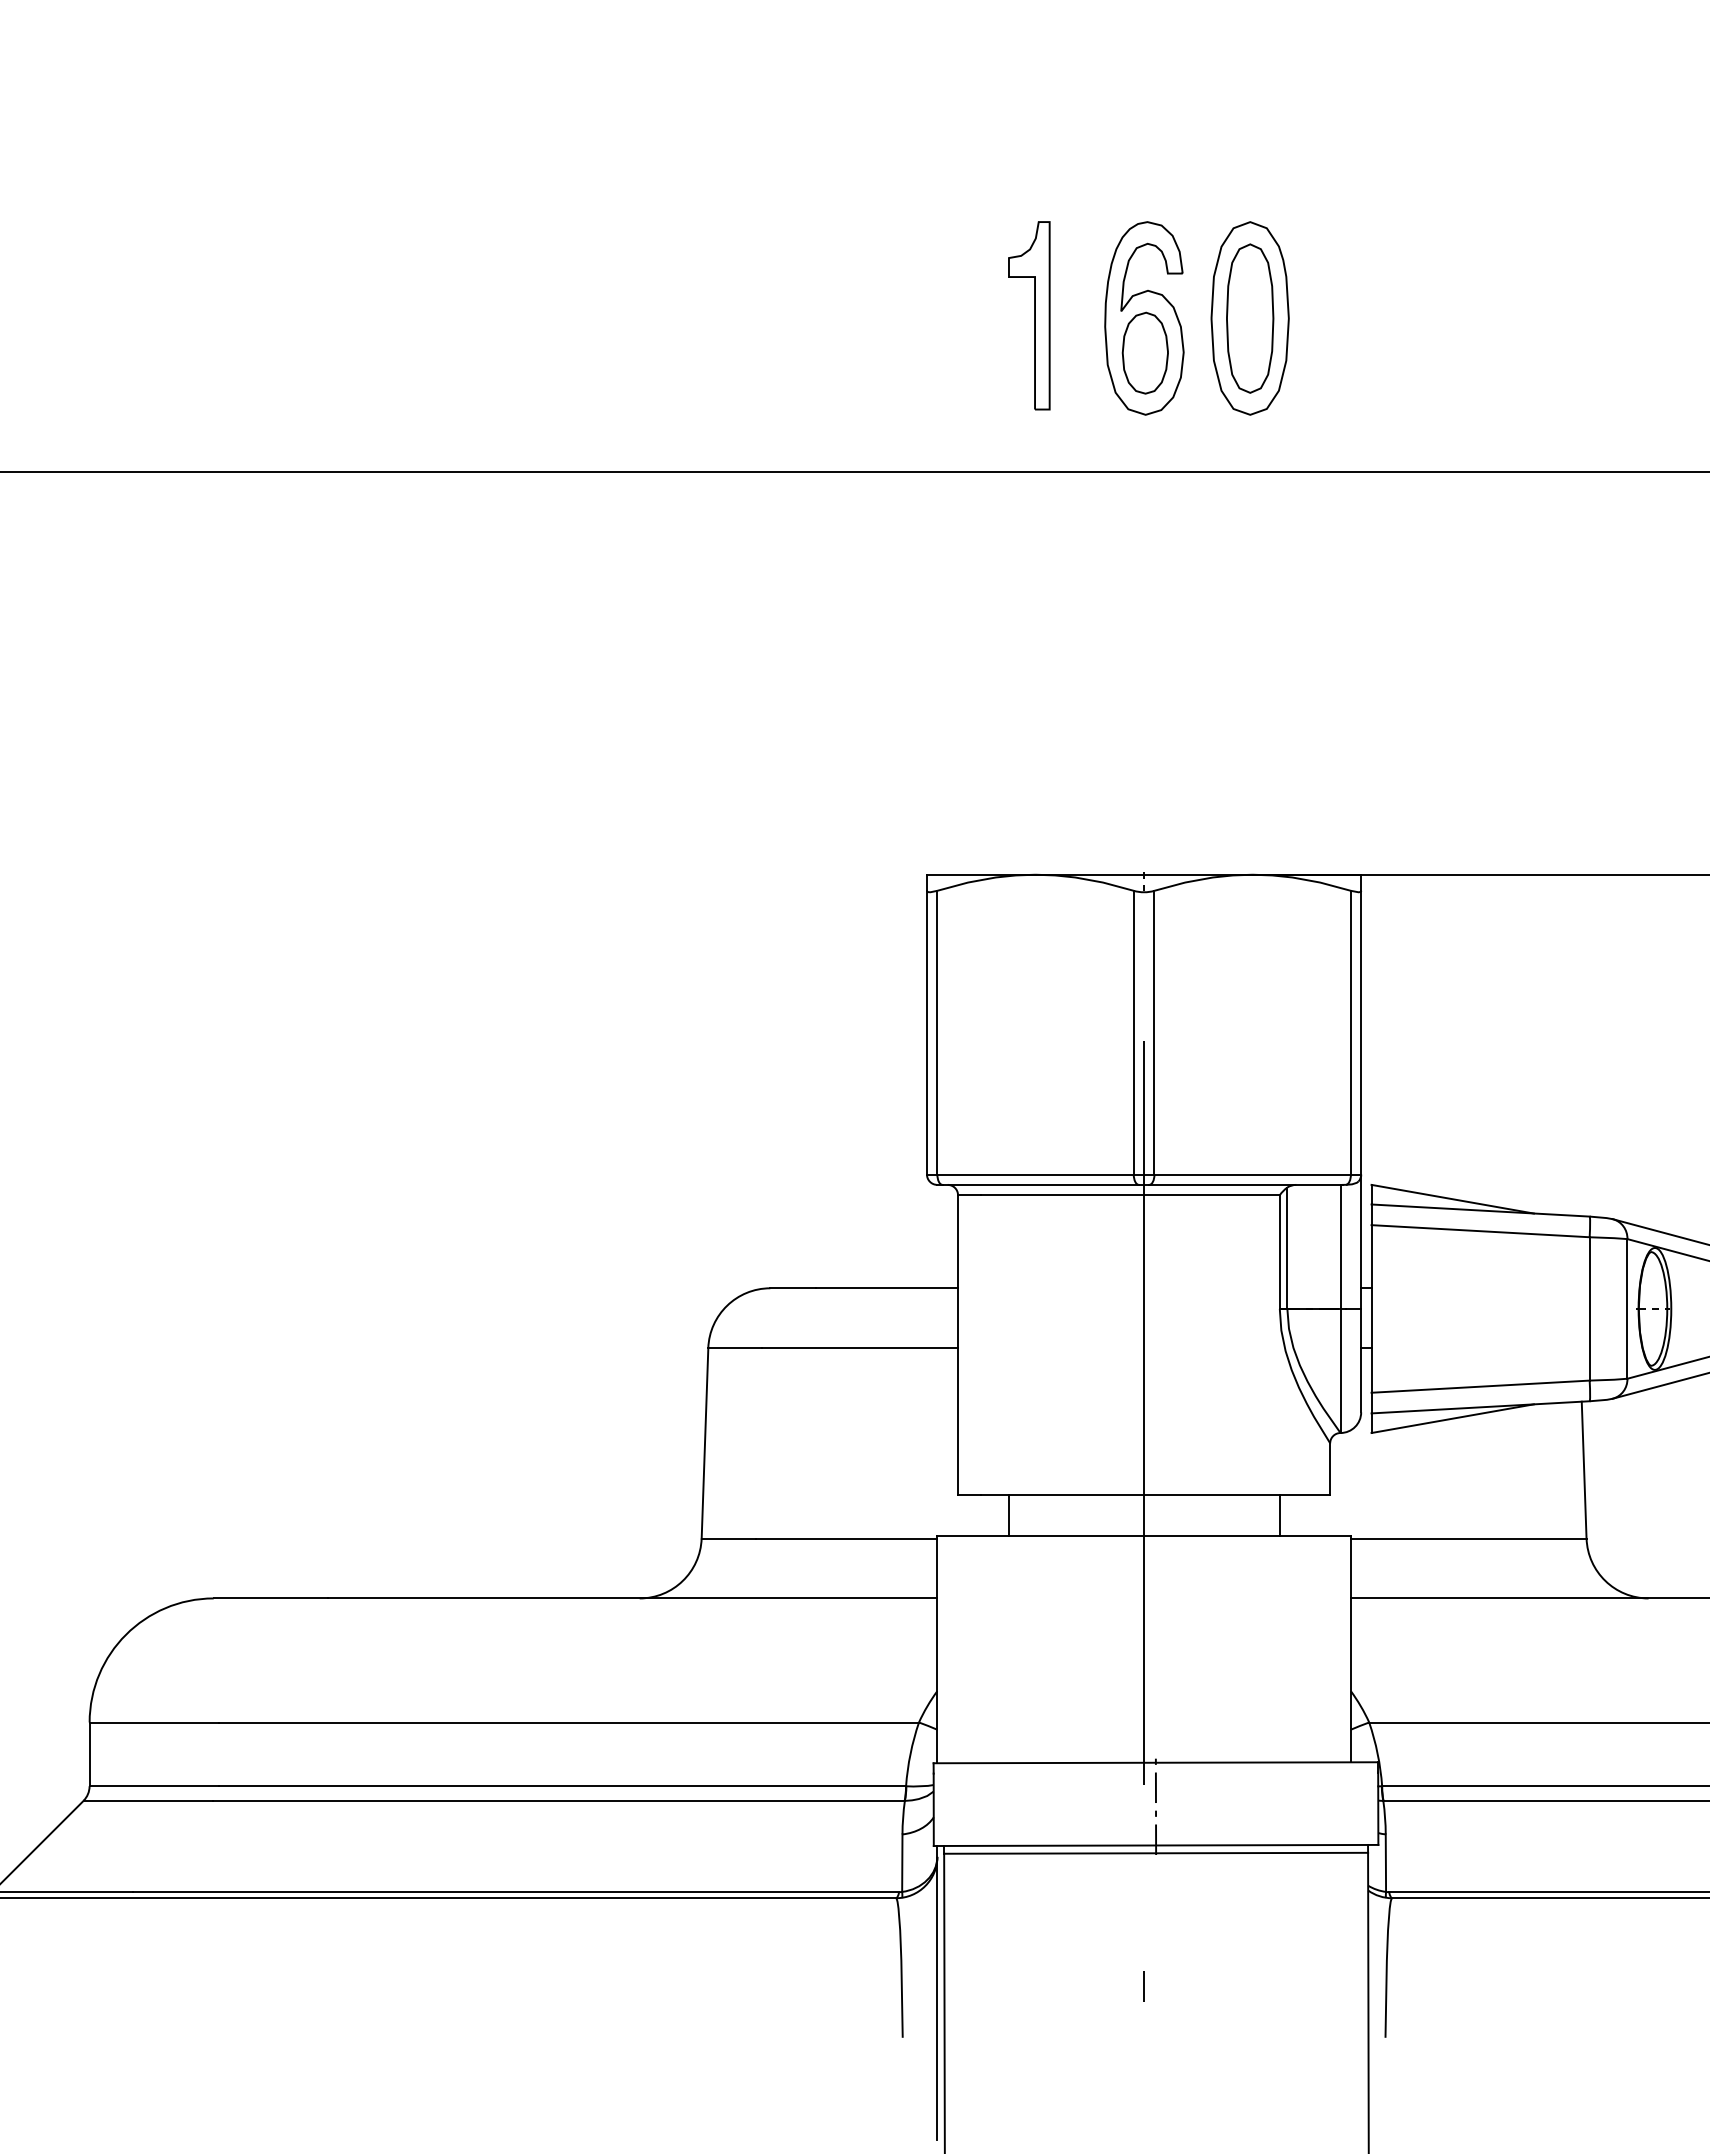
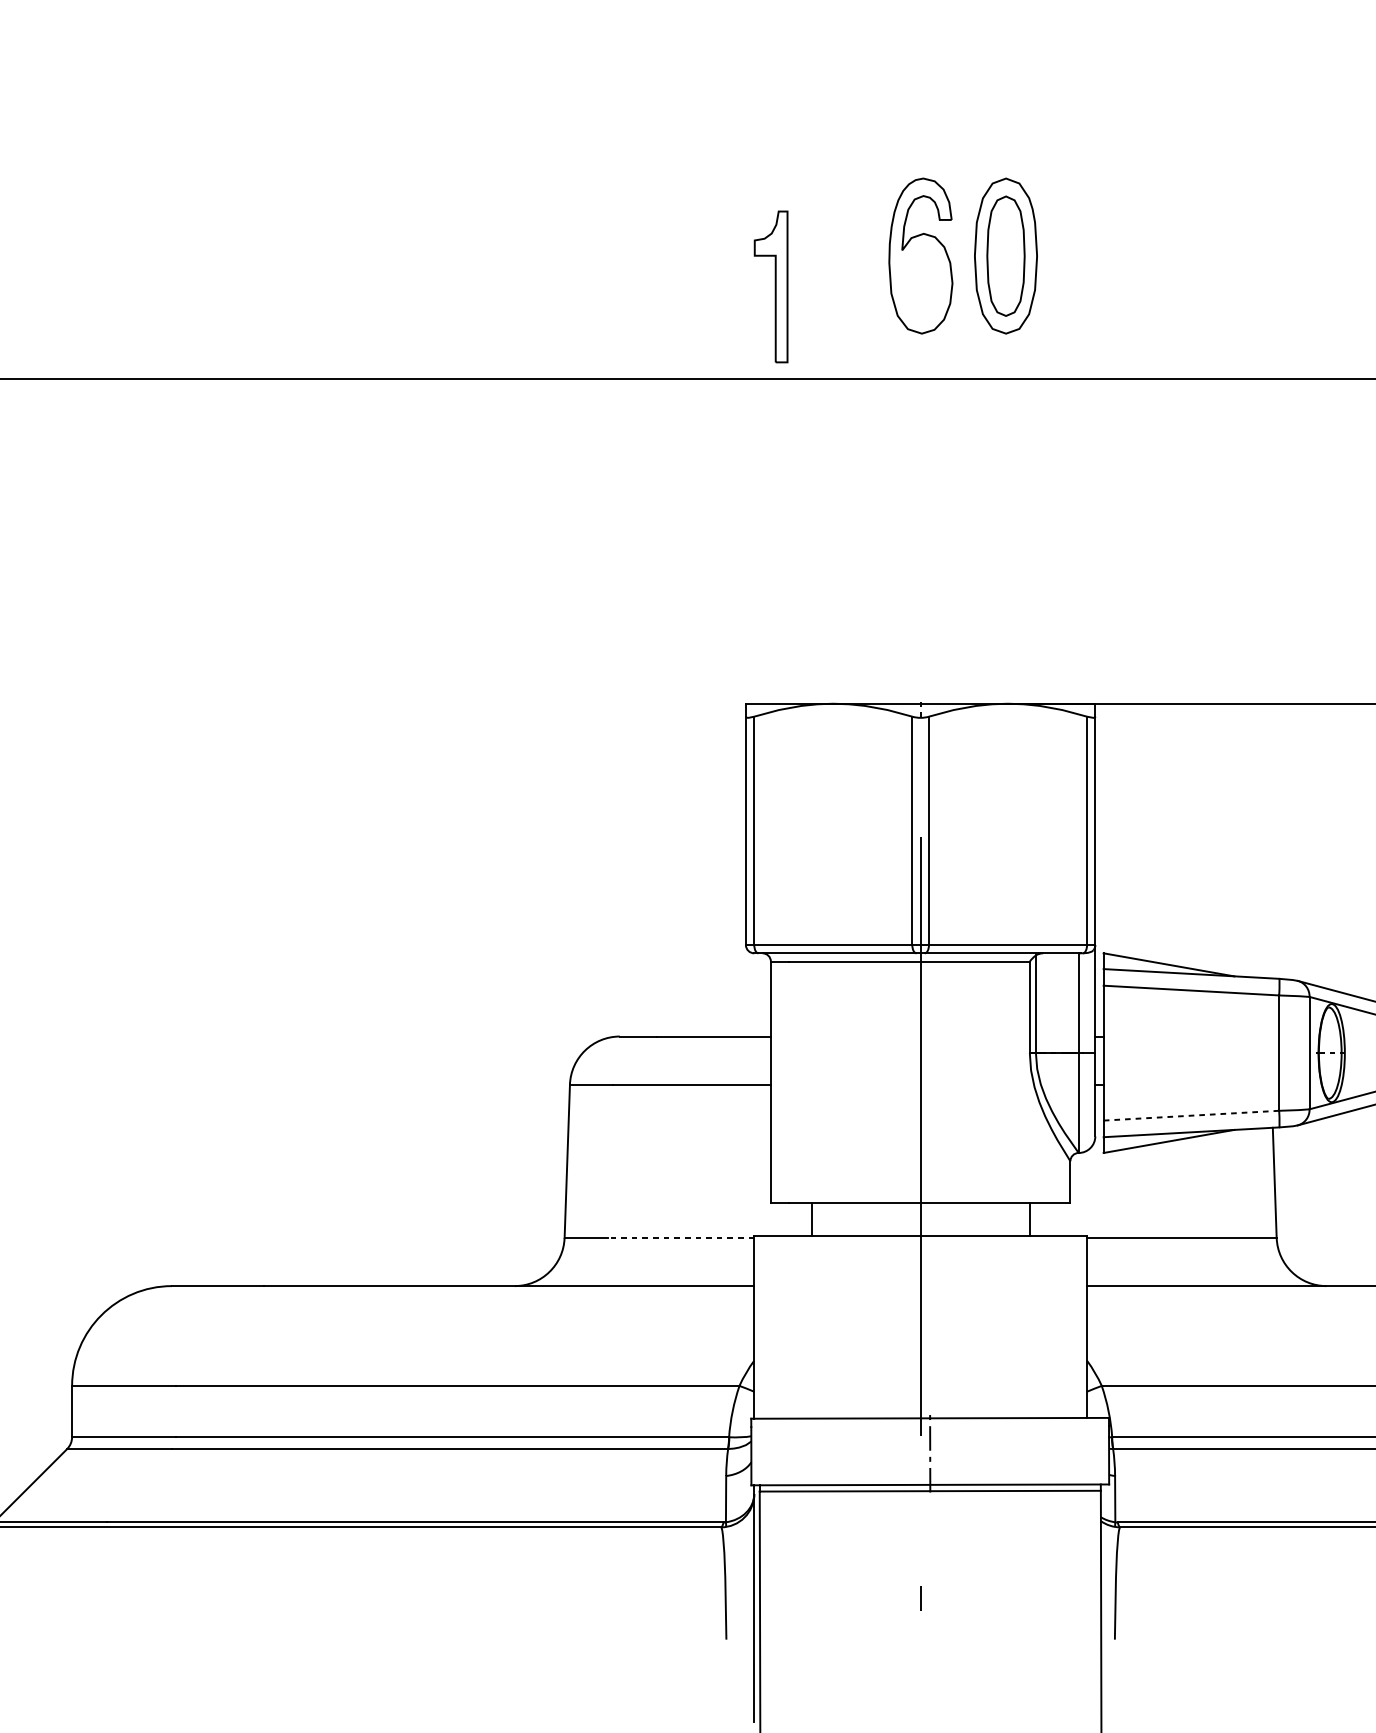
part: (1029, 315) -> (771, 286), moved
part: (1144, 352) -> (920, 283), removed
line: (1480, 1386) -> (1191, 1115), solid -> dashed
line: (846, 1538) -> (681, 1237), solid -> dashed

